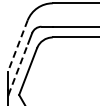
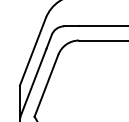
line: (17, 46) -> (32, 52), dashed -> solid
line: (18, 68) -> (33, 81), dashed -> solid

